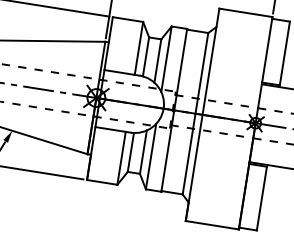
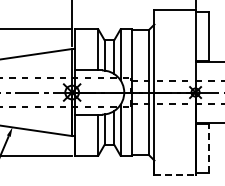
line: (262, 198) -> (209, 148), solid -> dashed
line: (211, 224) -> (174, 174), solid -> dashed

